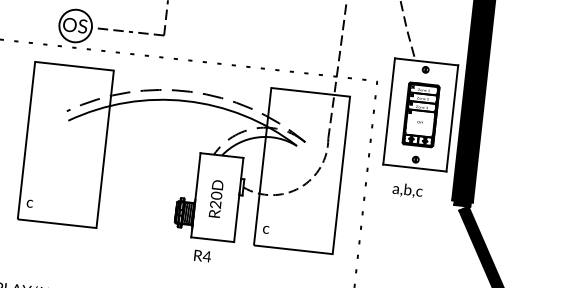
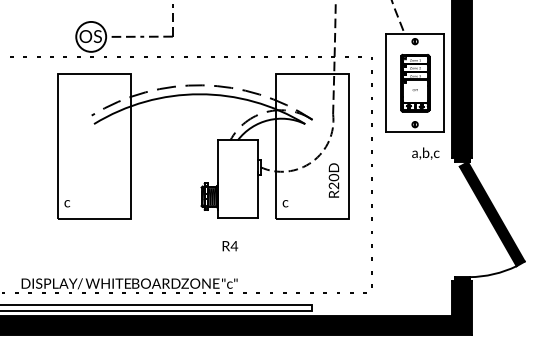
text: (407, 190) -> (425, 153), moved
text: (215, 198) -> (333, 180), moved
text: (202, 256) -> (230, 246), moved

